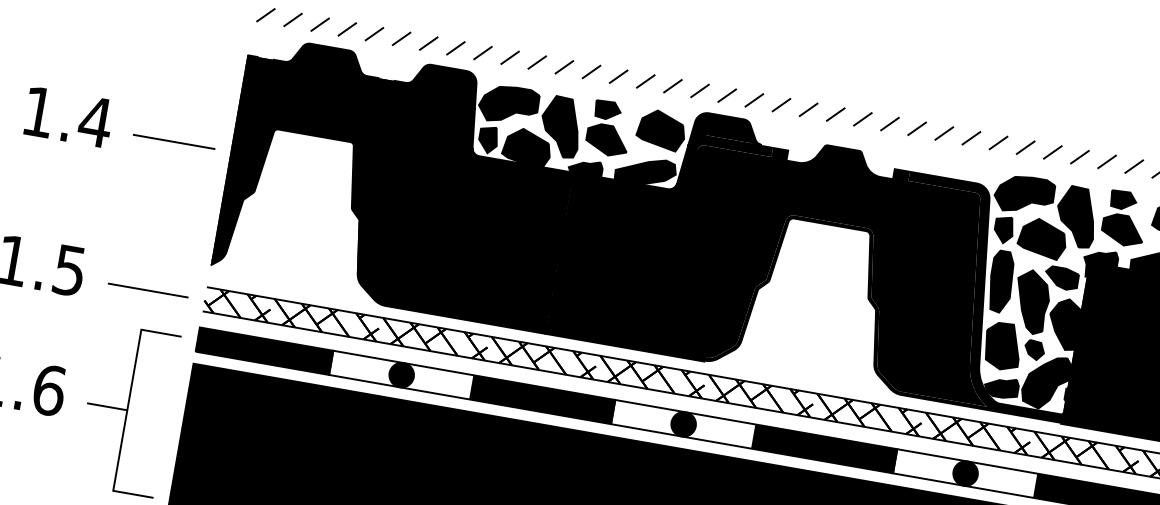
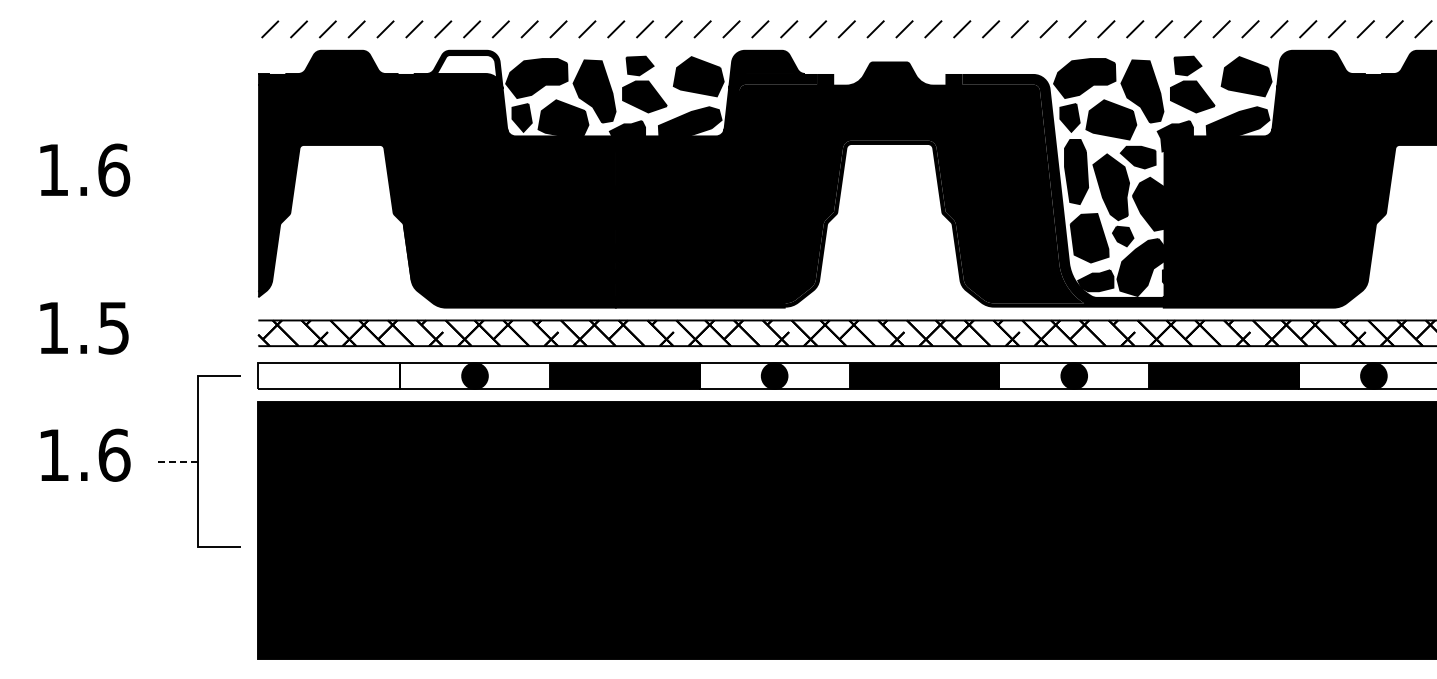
fill: (444, 82) -> (466, 66), removed
text: (95, 121) -> (113, 169), 1.4 -> 1.6
line: (174, 141) -> (198, 176), removed
line: (148, 290) -> (198, 334), removed
fill: (264, 350) -> (329, 375), removed
line: (106, 406) -> (176, 461), solid -> dashed

